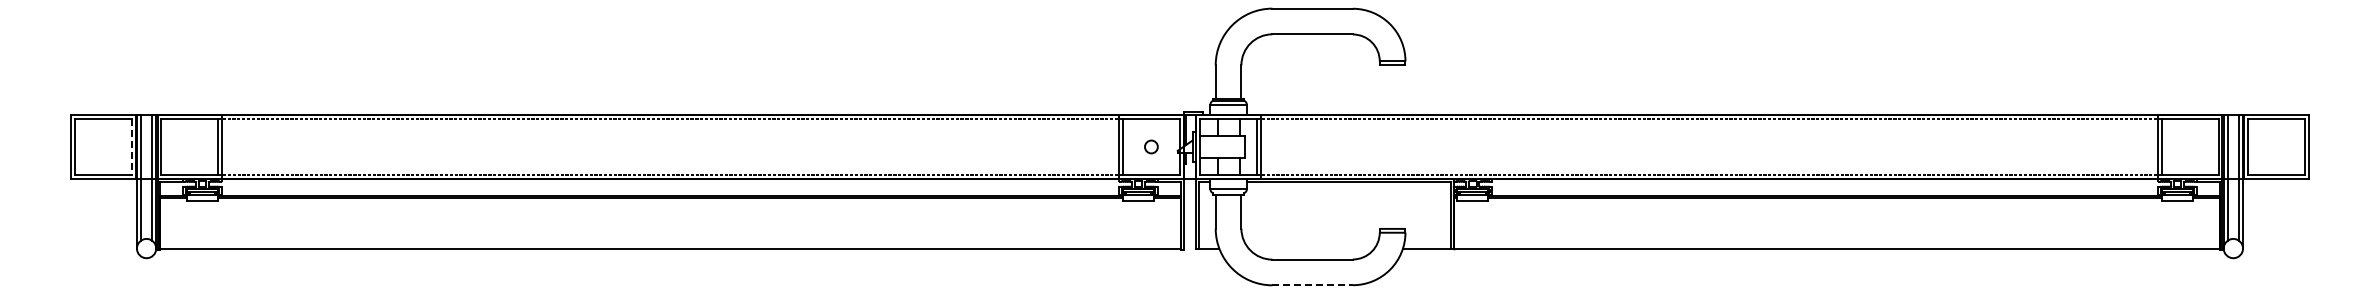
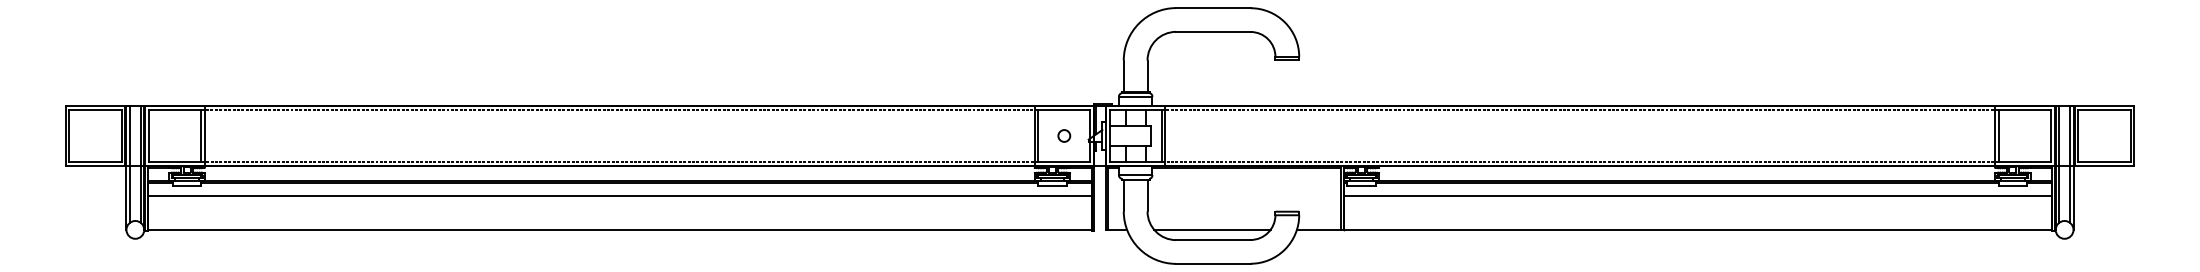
line: (131, 147) -> (121, 136), dashed -> solid
line: (670, 211) -> (619, 195), added
line: (1836, 211) -> (1697, 195), added
line: (1311, 248) -> (1212, 229), added
line: (1313, 285) -> (1214, 264), dashed -> solid

